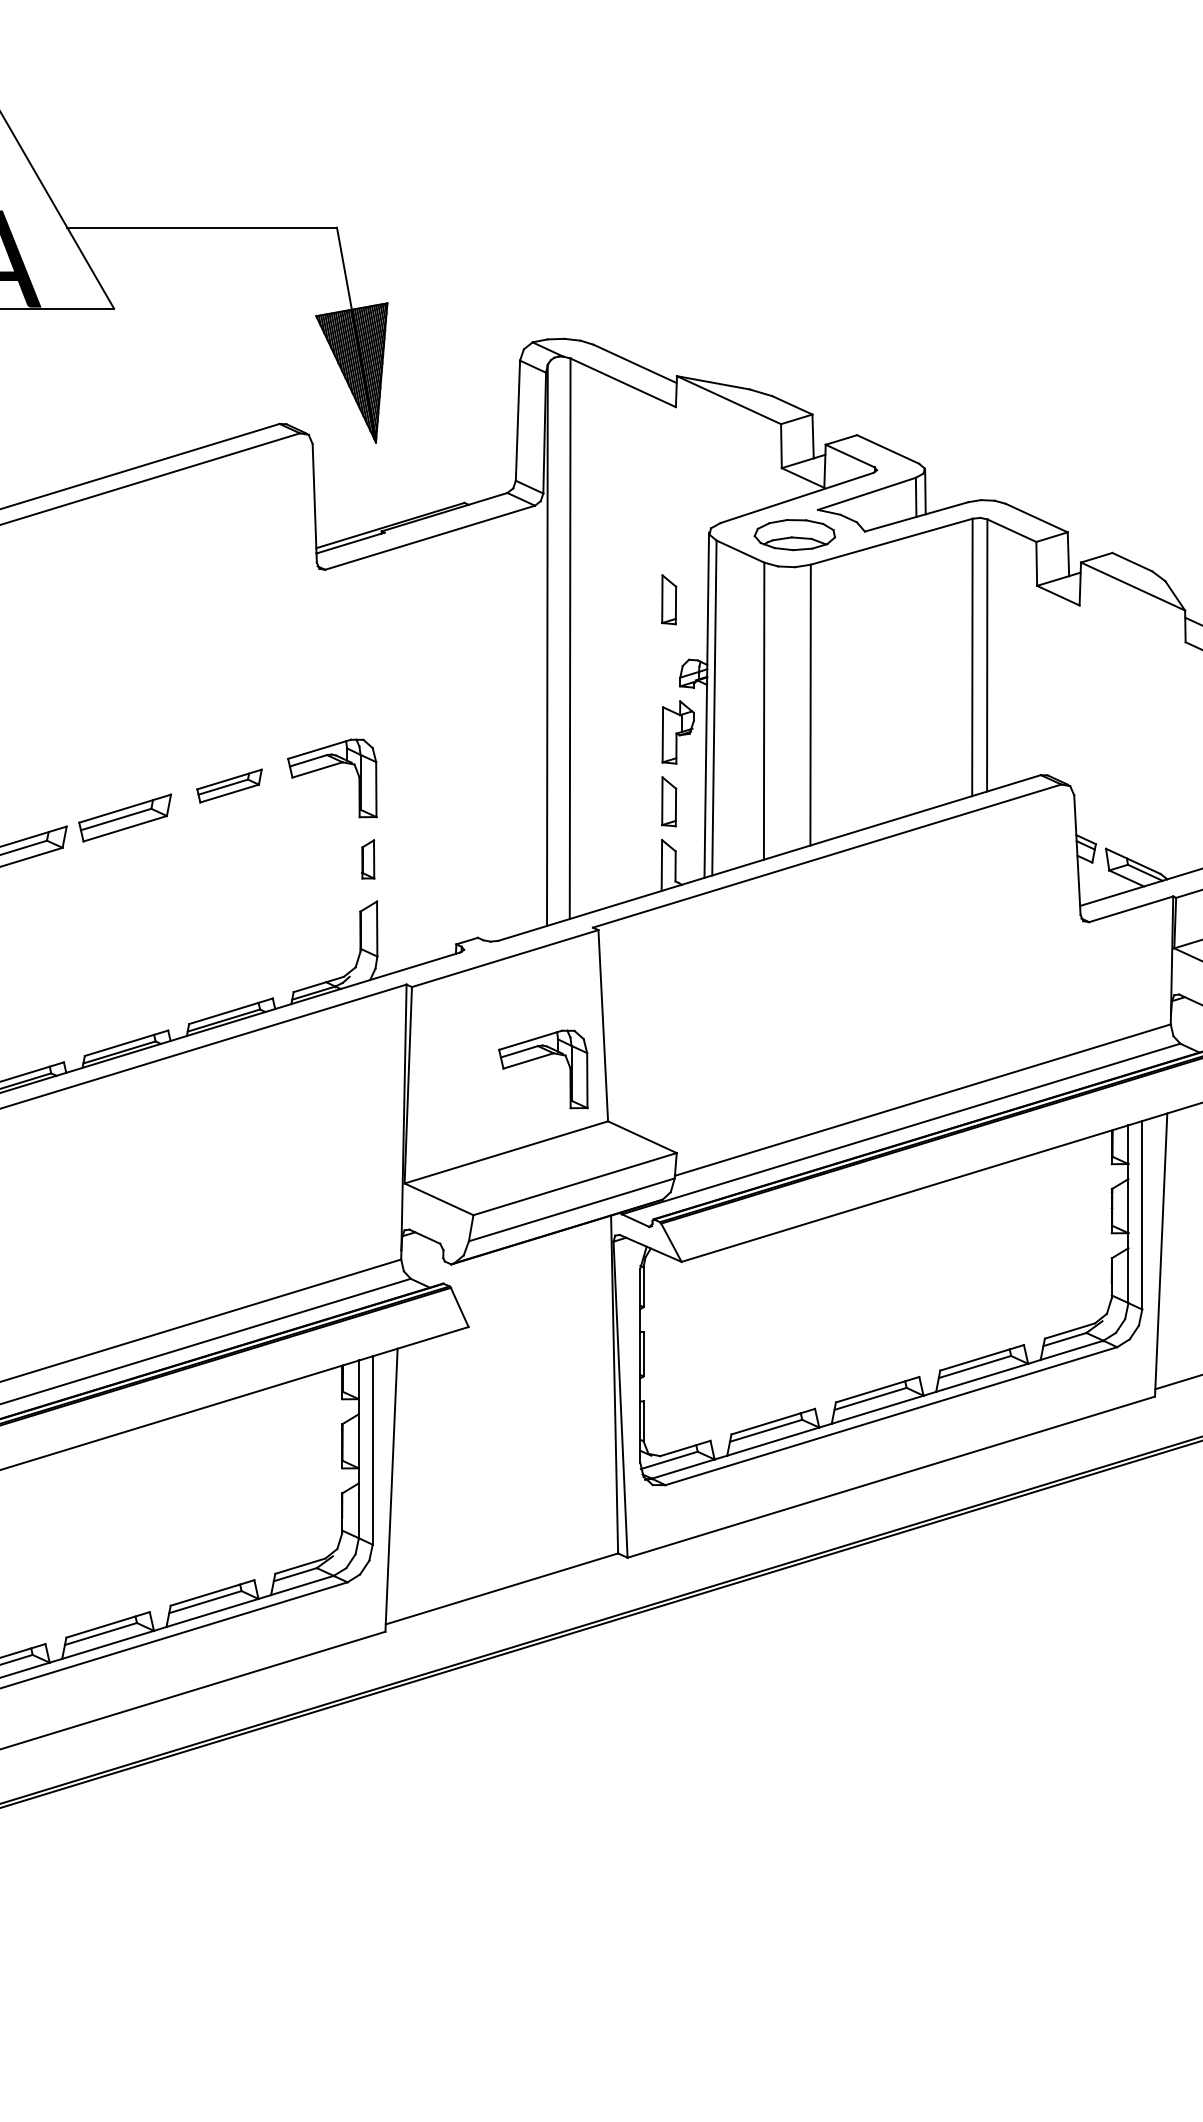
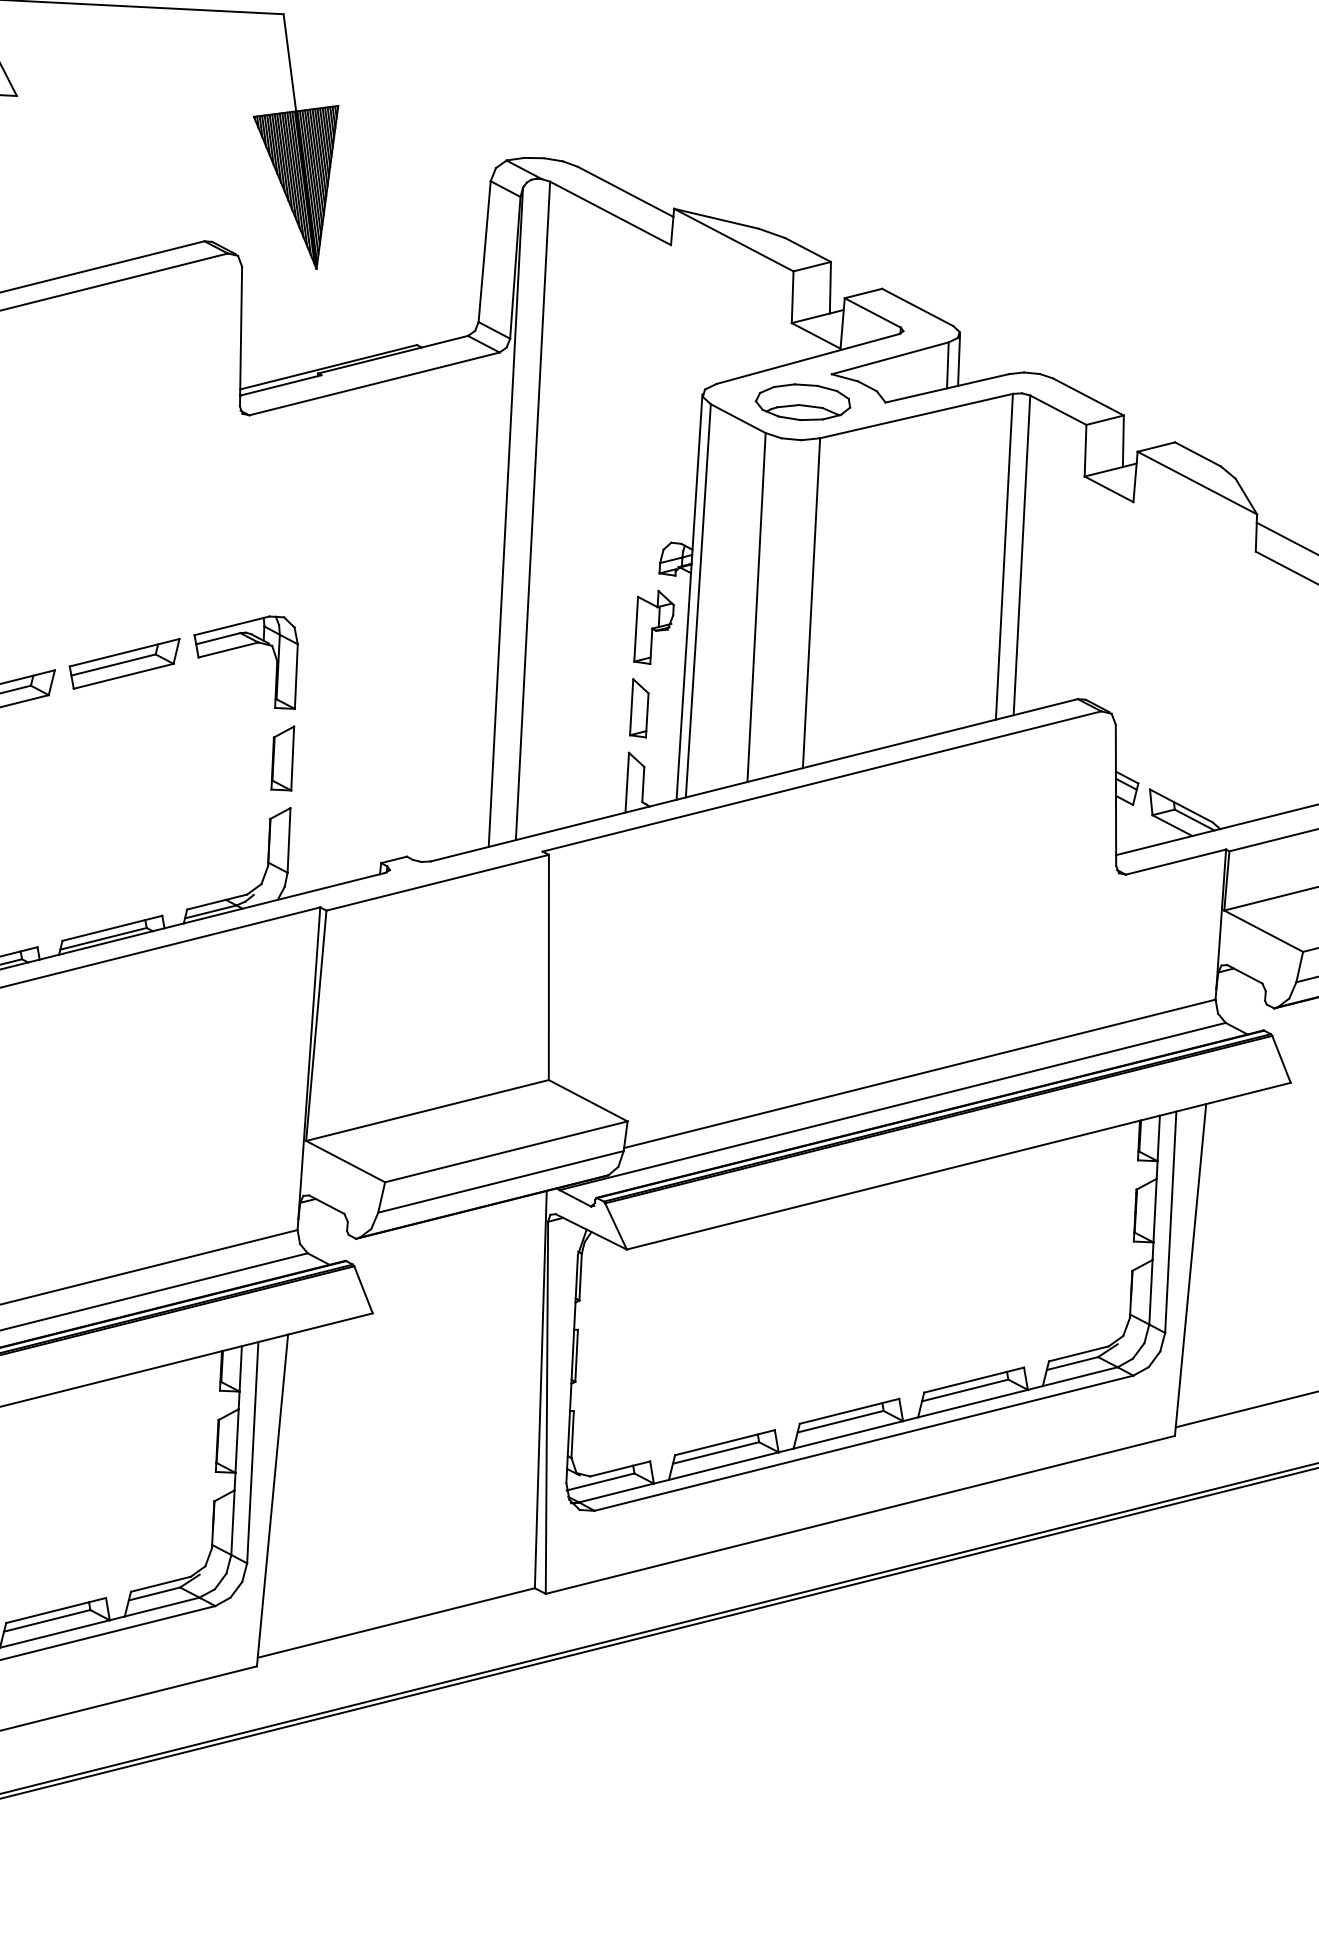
part: (669, 599) -> (652, 470), removed
part: (229, 785) -> (124, 663), size x1.43
part: (367, 859) -> (281, 758), size x1.43
part: (540, 1058) -> (473, 1002), removed

